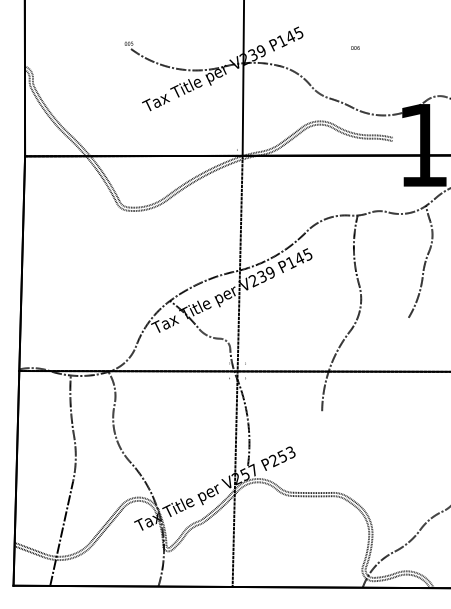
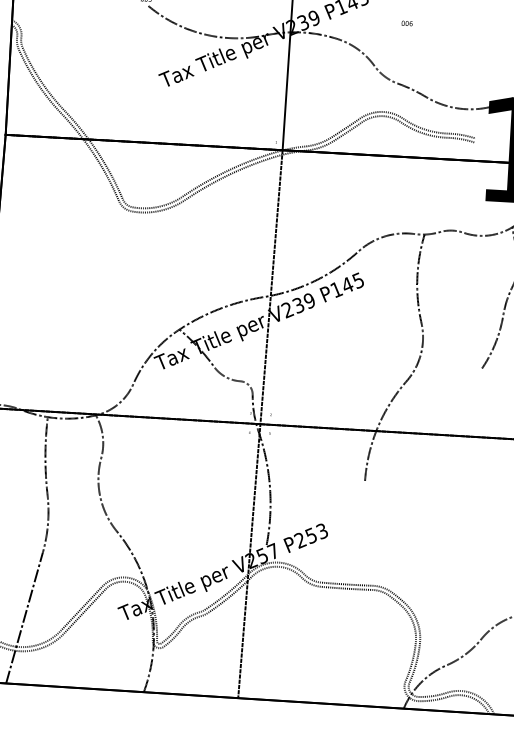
text: (355, 47) -> (407, 22), moved

